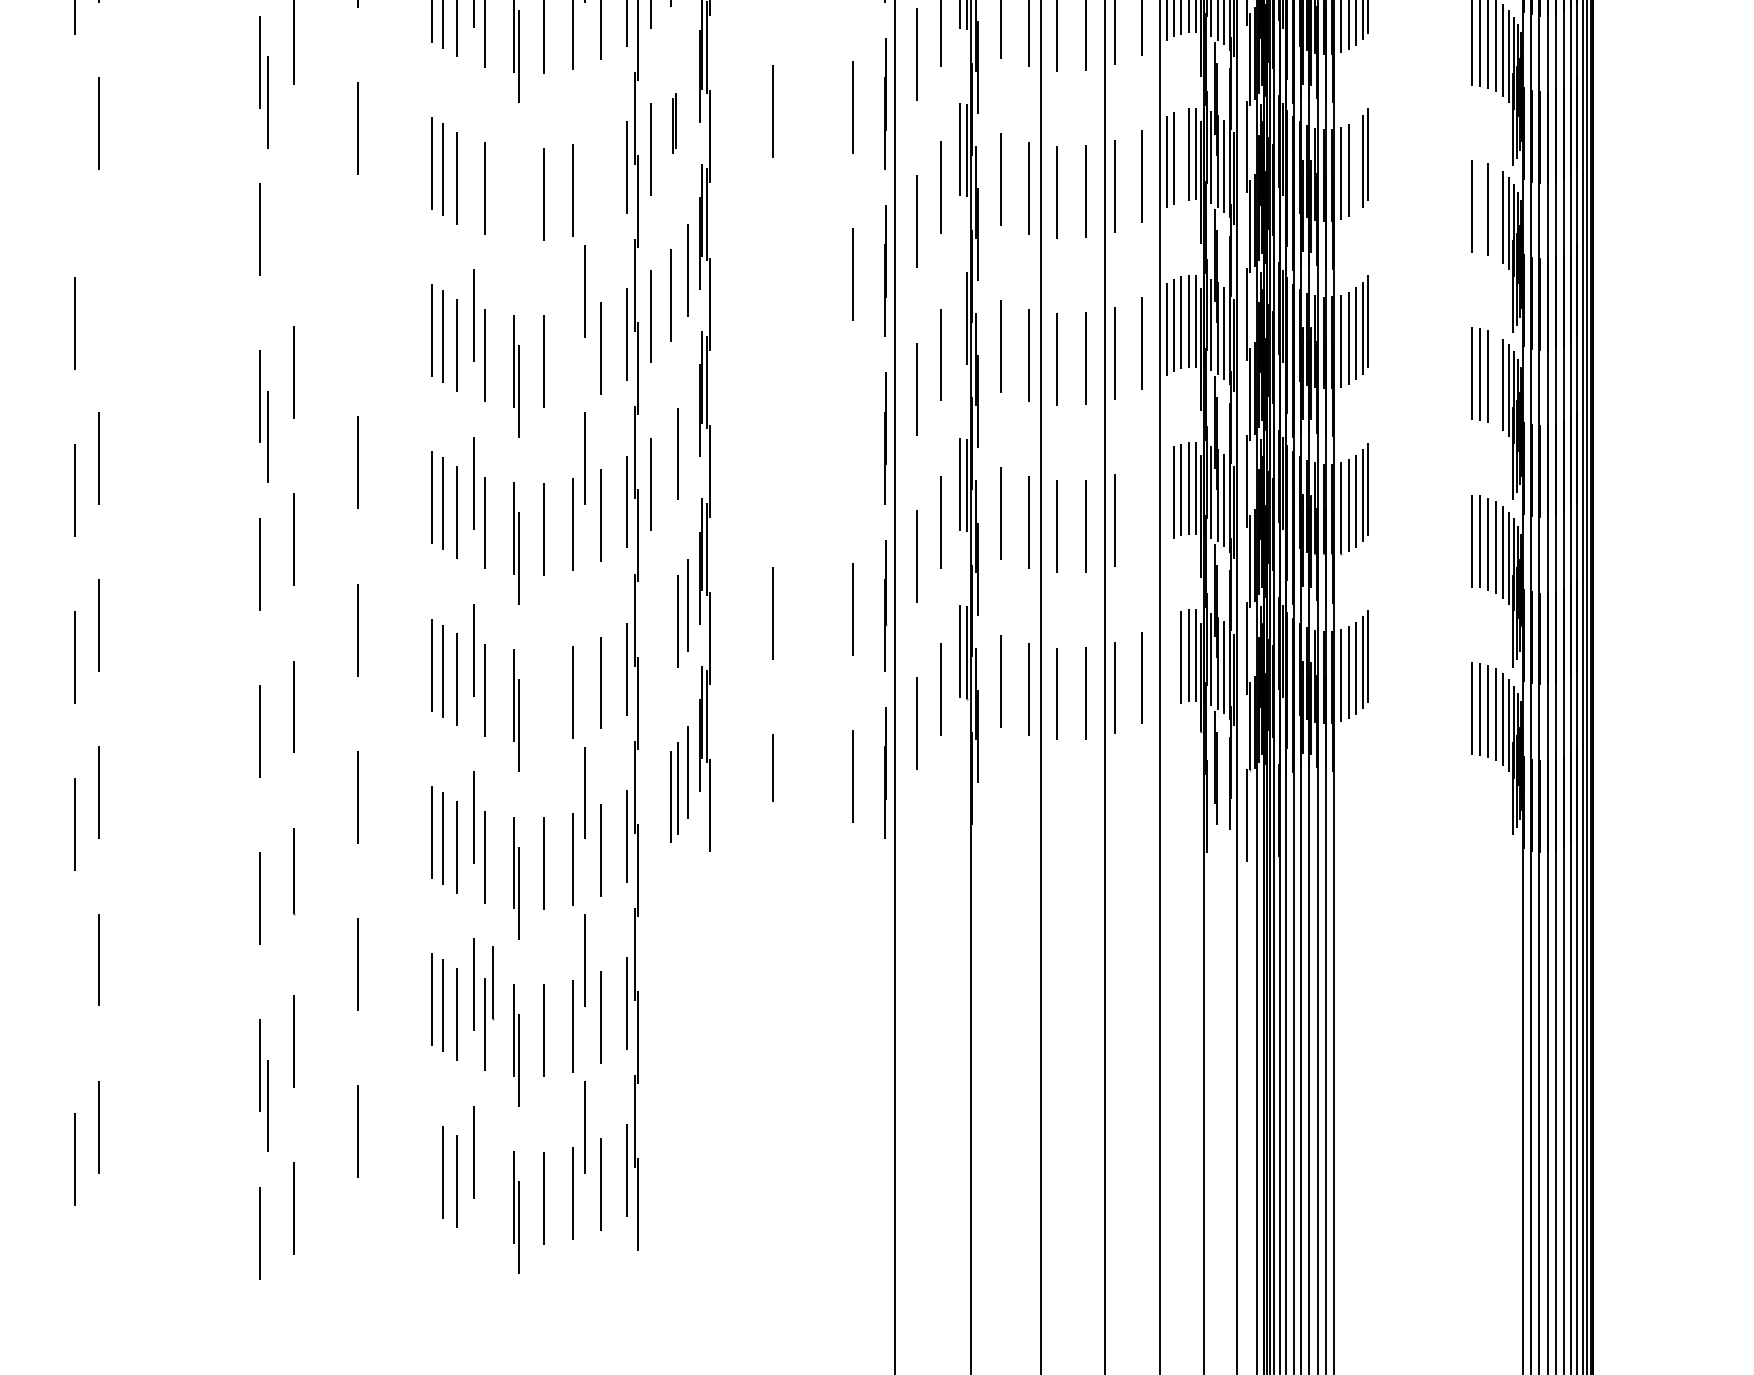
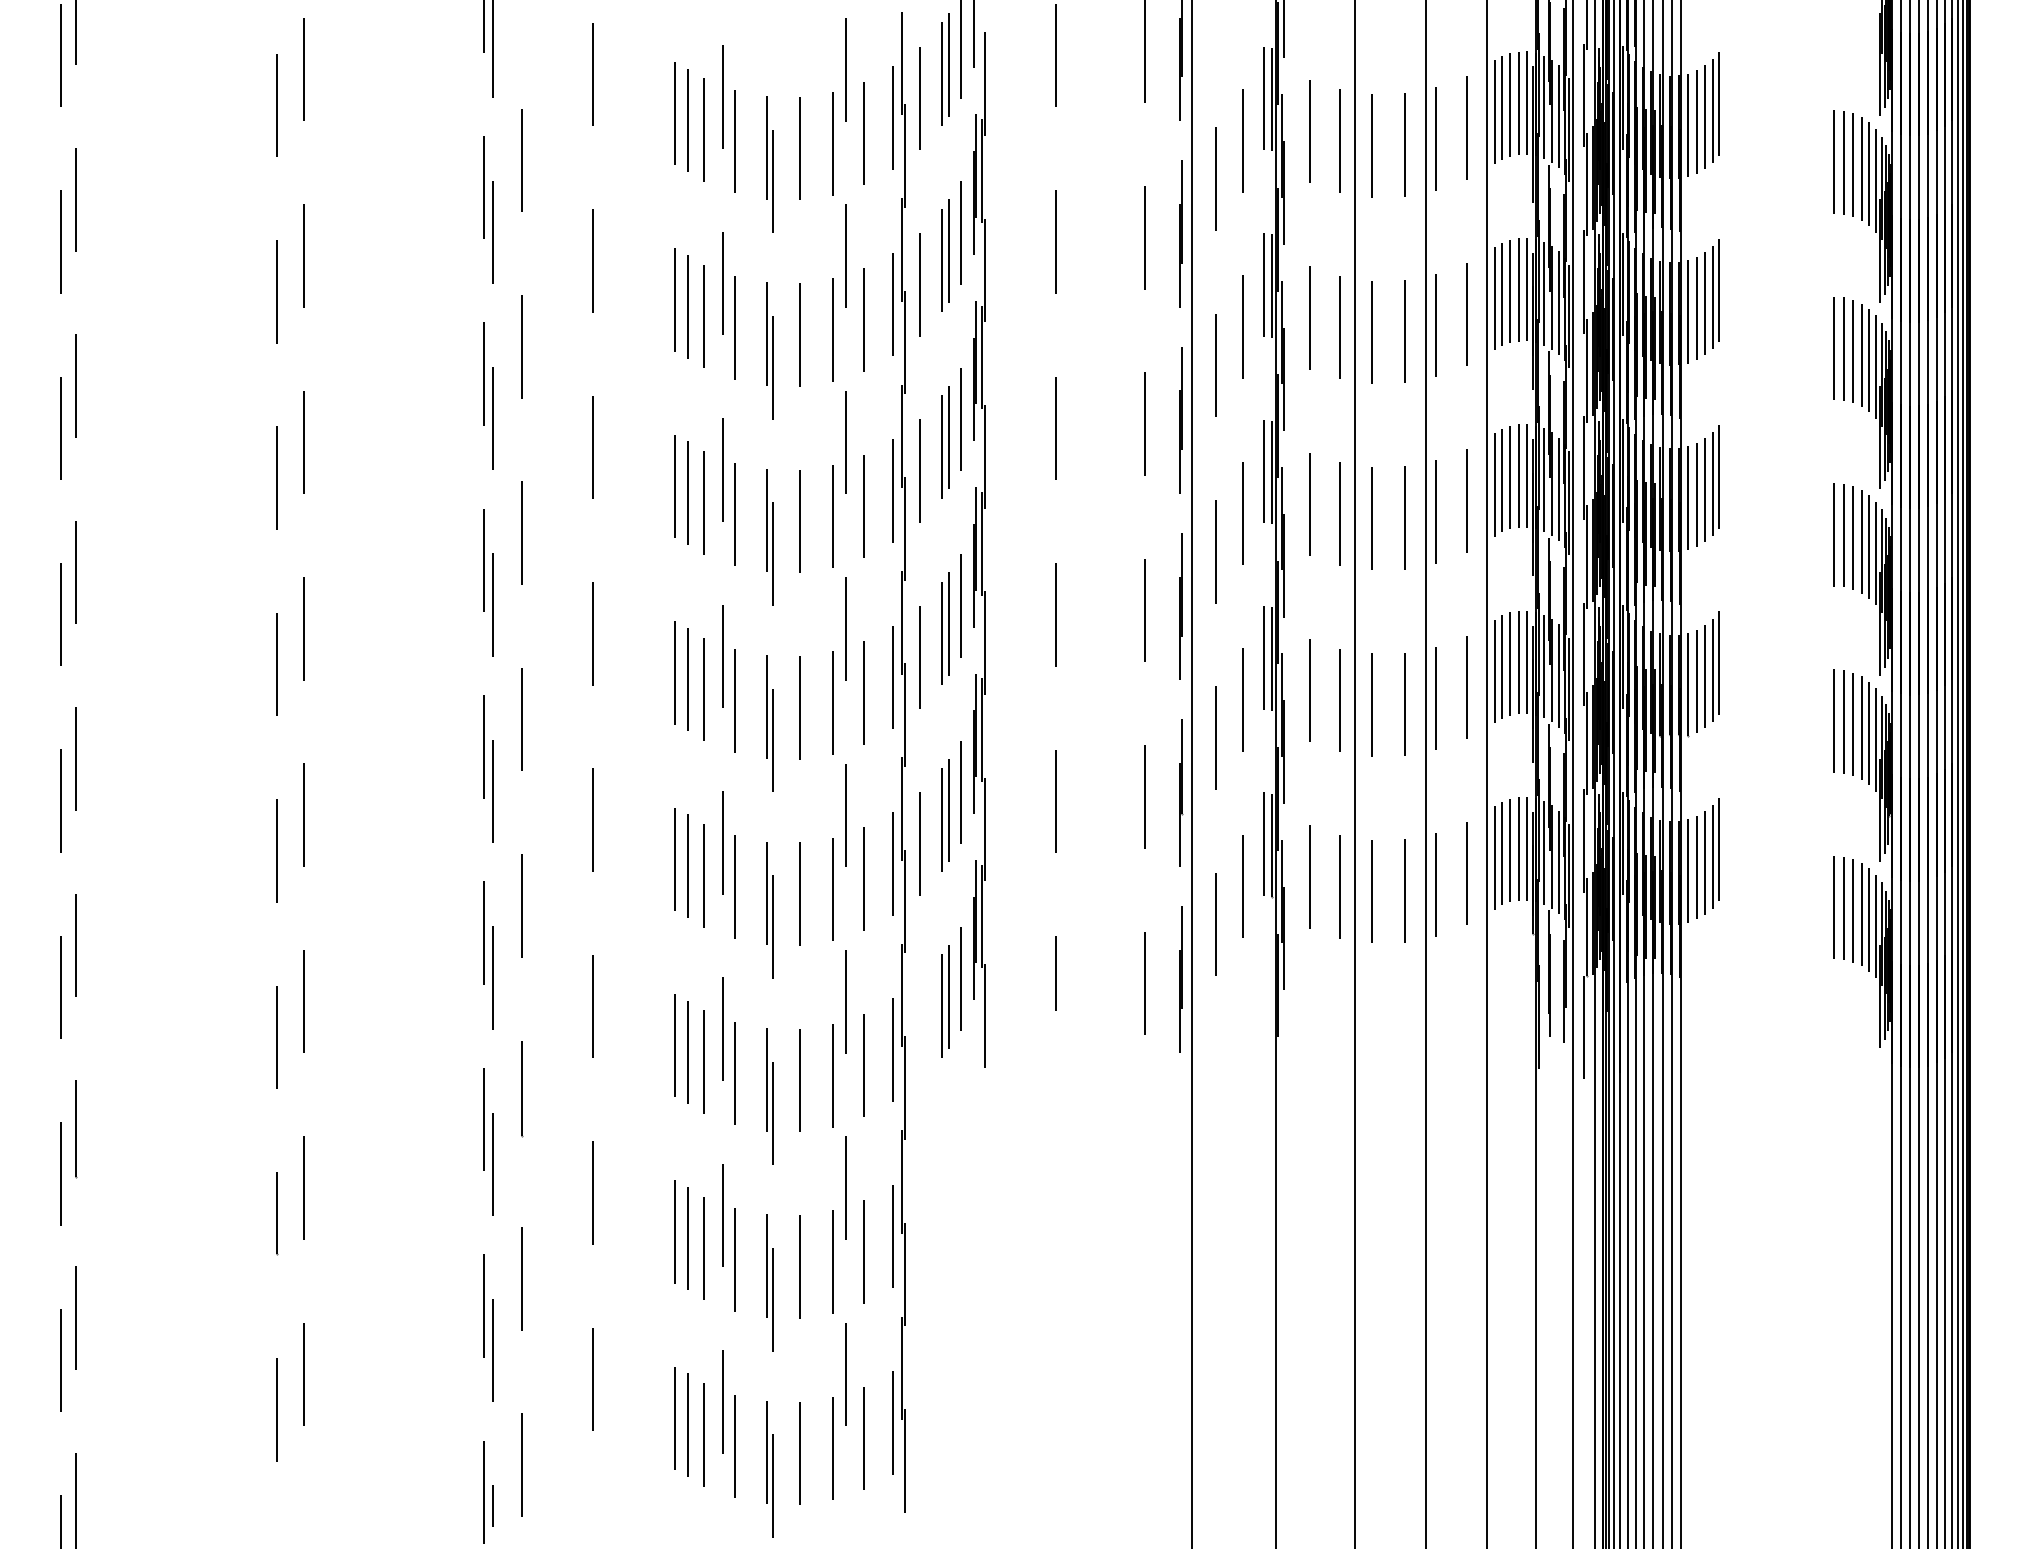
line: (687, 102) -> (960, 232), added
line: (585, 123) -> (846, 255), added
part: (674, 123) -> (945, 255), size x1.67
line: (474, 148) -> (722, 283), added
line: (74, 155) -> (277, 291), added
line: (1181, 155) -> (1510, 291), added
line: (1356, 166) -> (1705, 303), added
line: (600, 180) -> (863, 319), added
line: (293, 205) -> (521, 346), added
line: (1479, 206) -> (1843, 348), added
part: (516, 208) -> (769, 350), added
line: (1496, 213) -> (1861, 355), added
line: (267, 269) -> (492, 418), added
line: (772, 278) -> (1055, 428), added
line: (677, 286) -> (949, 437), added
line: (99, 291) -> (304, 442), added
line: (358, 295) -> (593, 447), added
line: (960, 317) -> (1264, 471), added
line: (572, 357) -> (832, 516), added
line: (1496, 379) -> (1861, 541), added
line: (687, 437) -> (960, 605), added
line: (852, 441) -> (1144, 610), added
line: (772, 445) -> (1055, 614), added
line: (671, 462) -> (942, 633), added
line: (1166, 496) -> (1494, 671), added
line: (1141, 510) -> (1466, 687), added
line: (267, 604) -> (492, 791), added
line: (585, 625) -> (846, 815), added
line: (671, 629) -> (942, 819), added
line: (650, 650) -> (919, 843), added
line: (1174, 659) -> (1502, 853), added
line: (1166, 663) -> (1494, 857), added
line: (544, 695) -> (800, 893), added
line: (267, 771) -> (492, 977), added
line: (267, 938) -> (492, 1164), added
line: (493, 982) -> (277, 1213), moved
line: (432, 1166) -> (675, 1418), added
line: (484, 1191) -> (734, 1446), added
line: (267, 1244) -> (492, 1505), added

